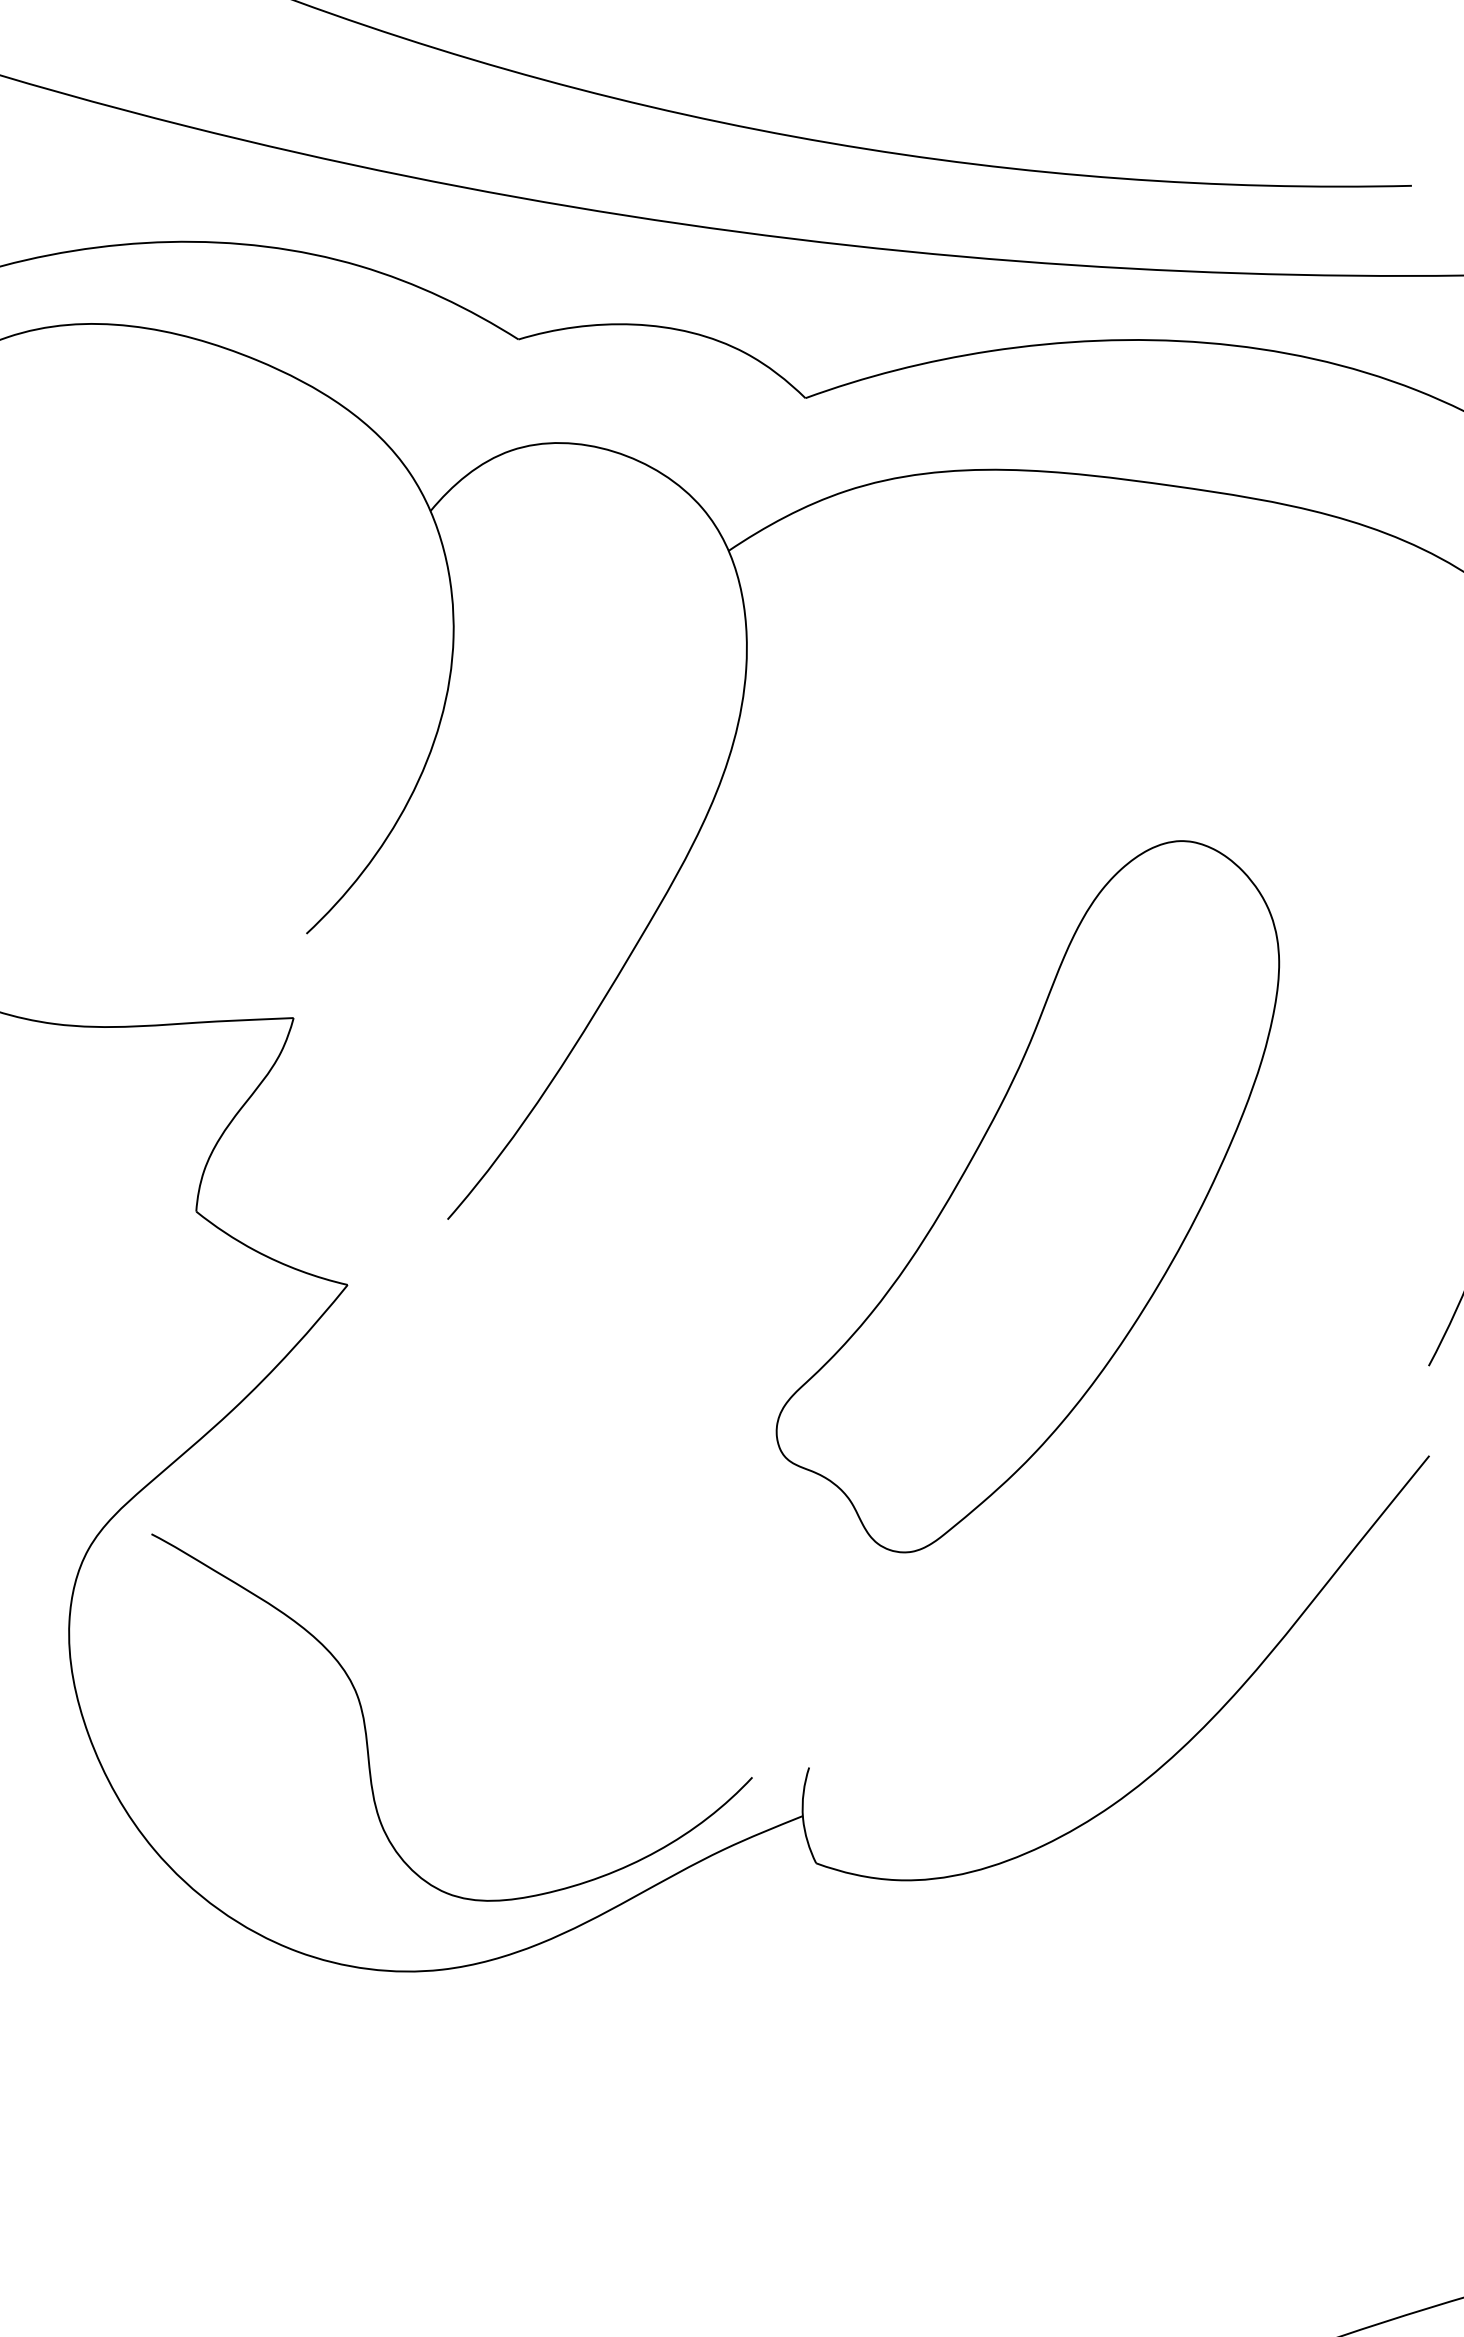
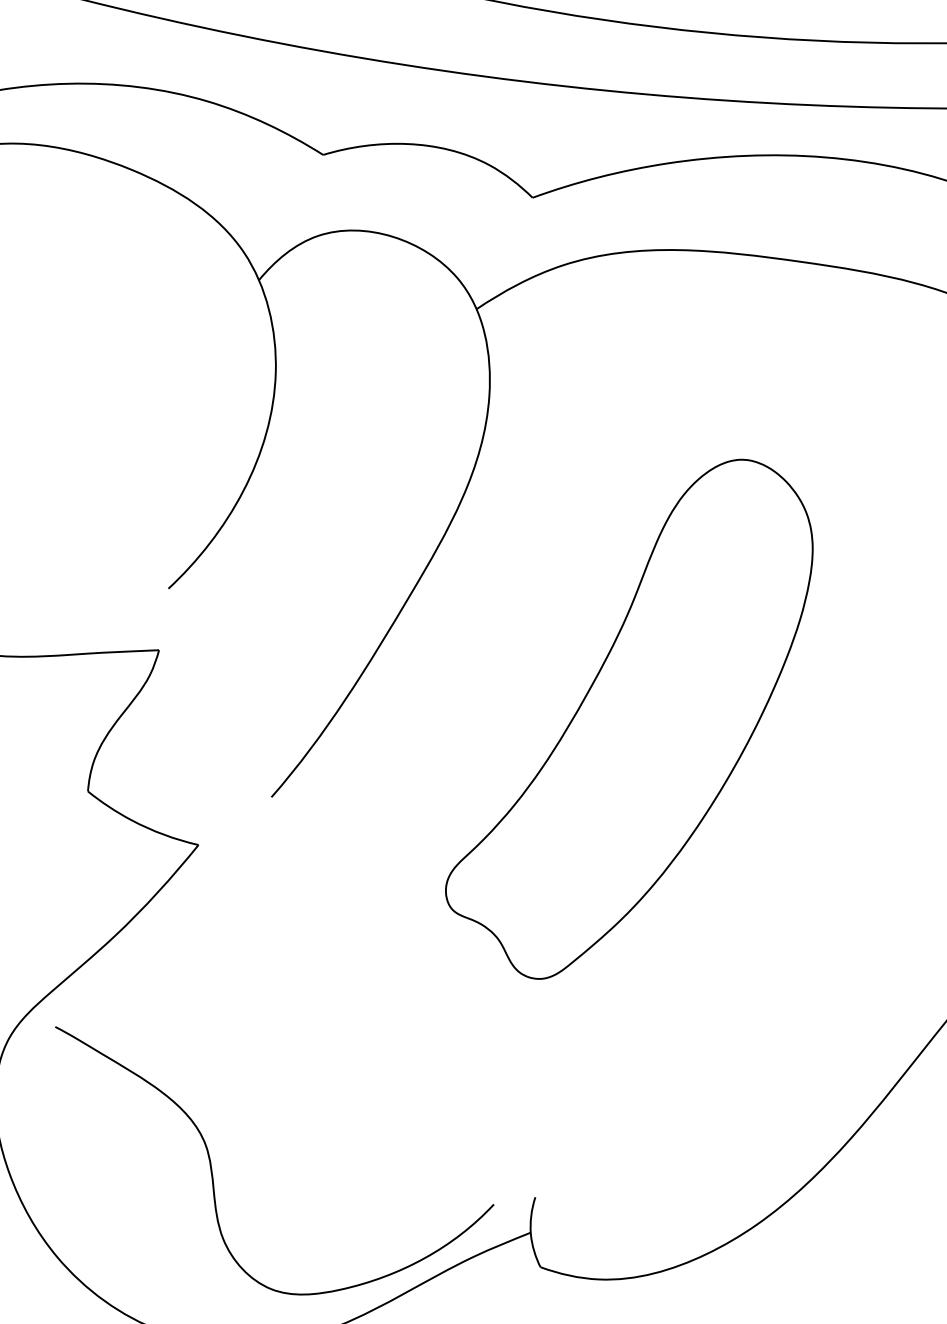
part: (1027, 1196) -> (629, 719), moved

